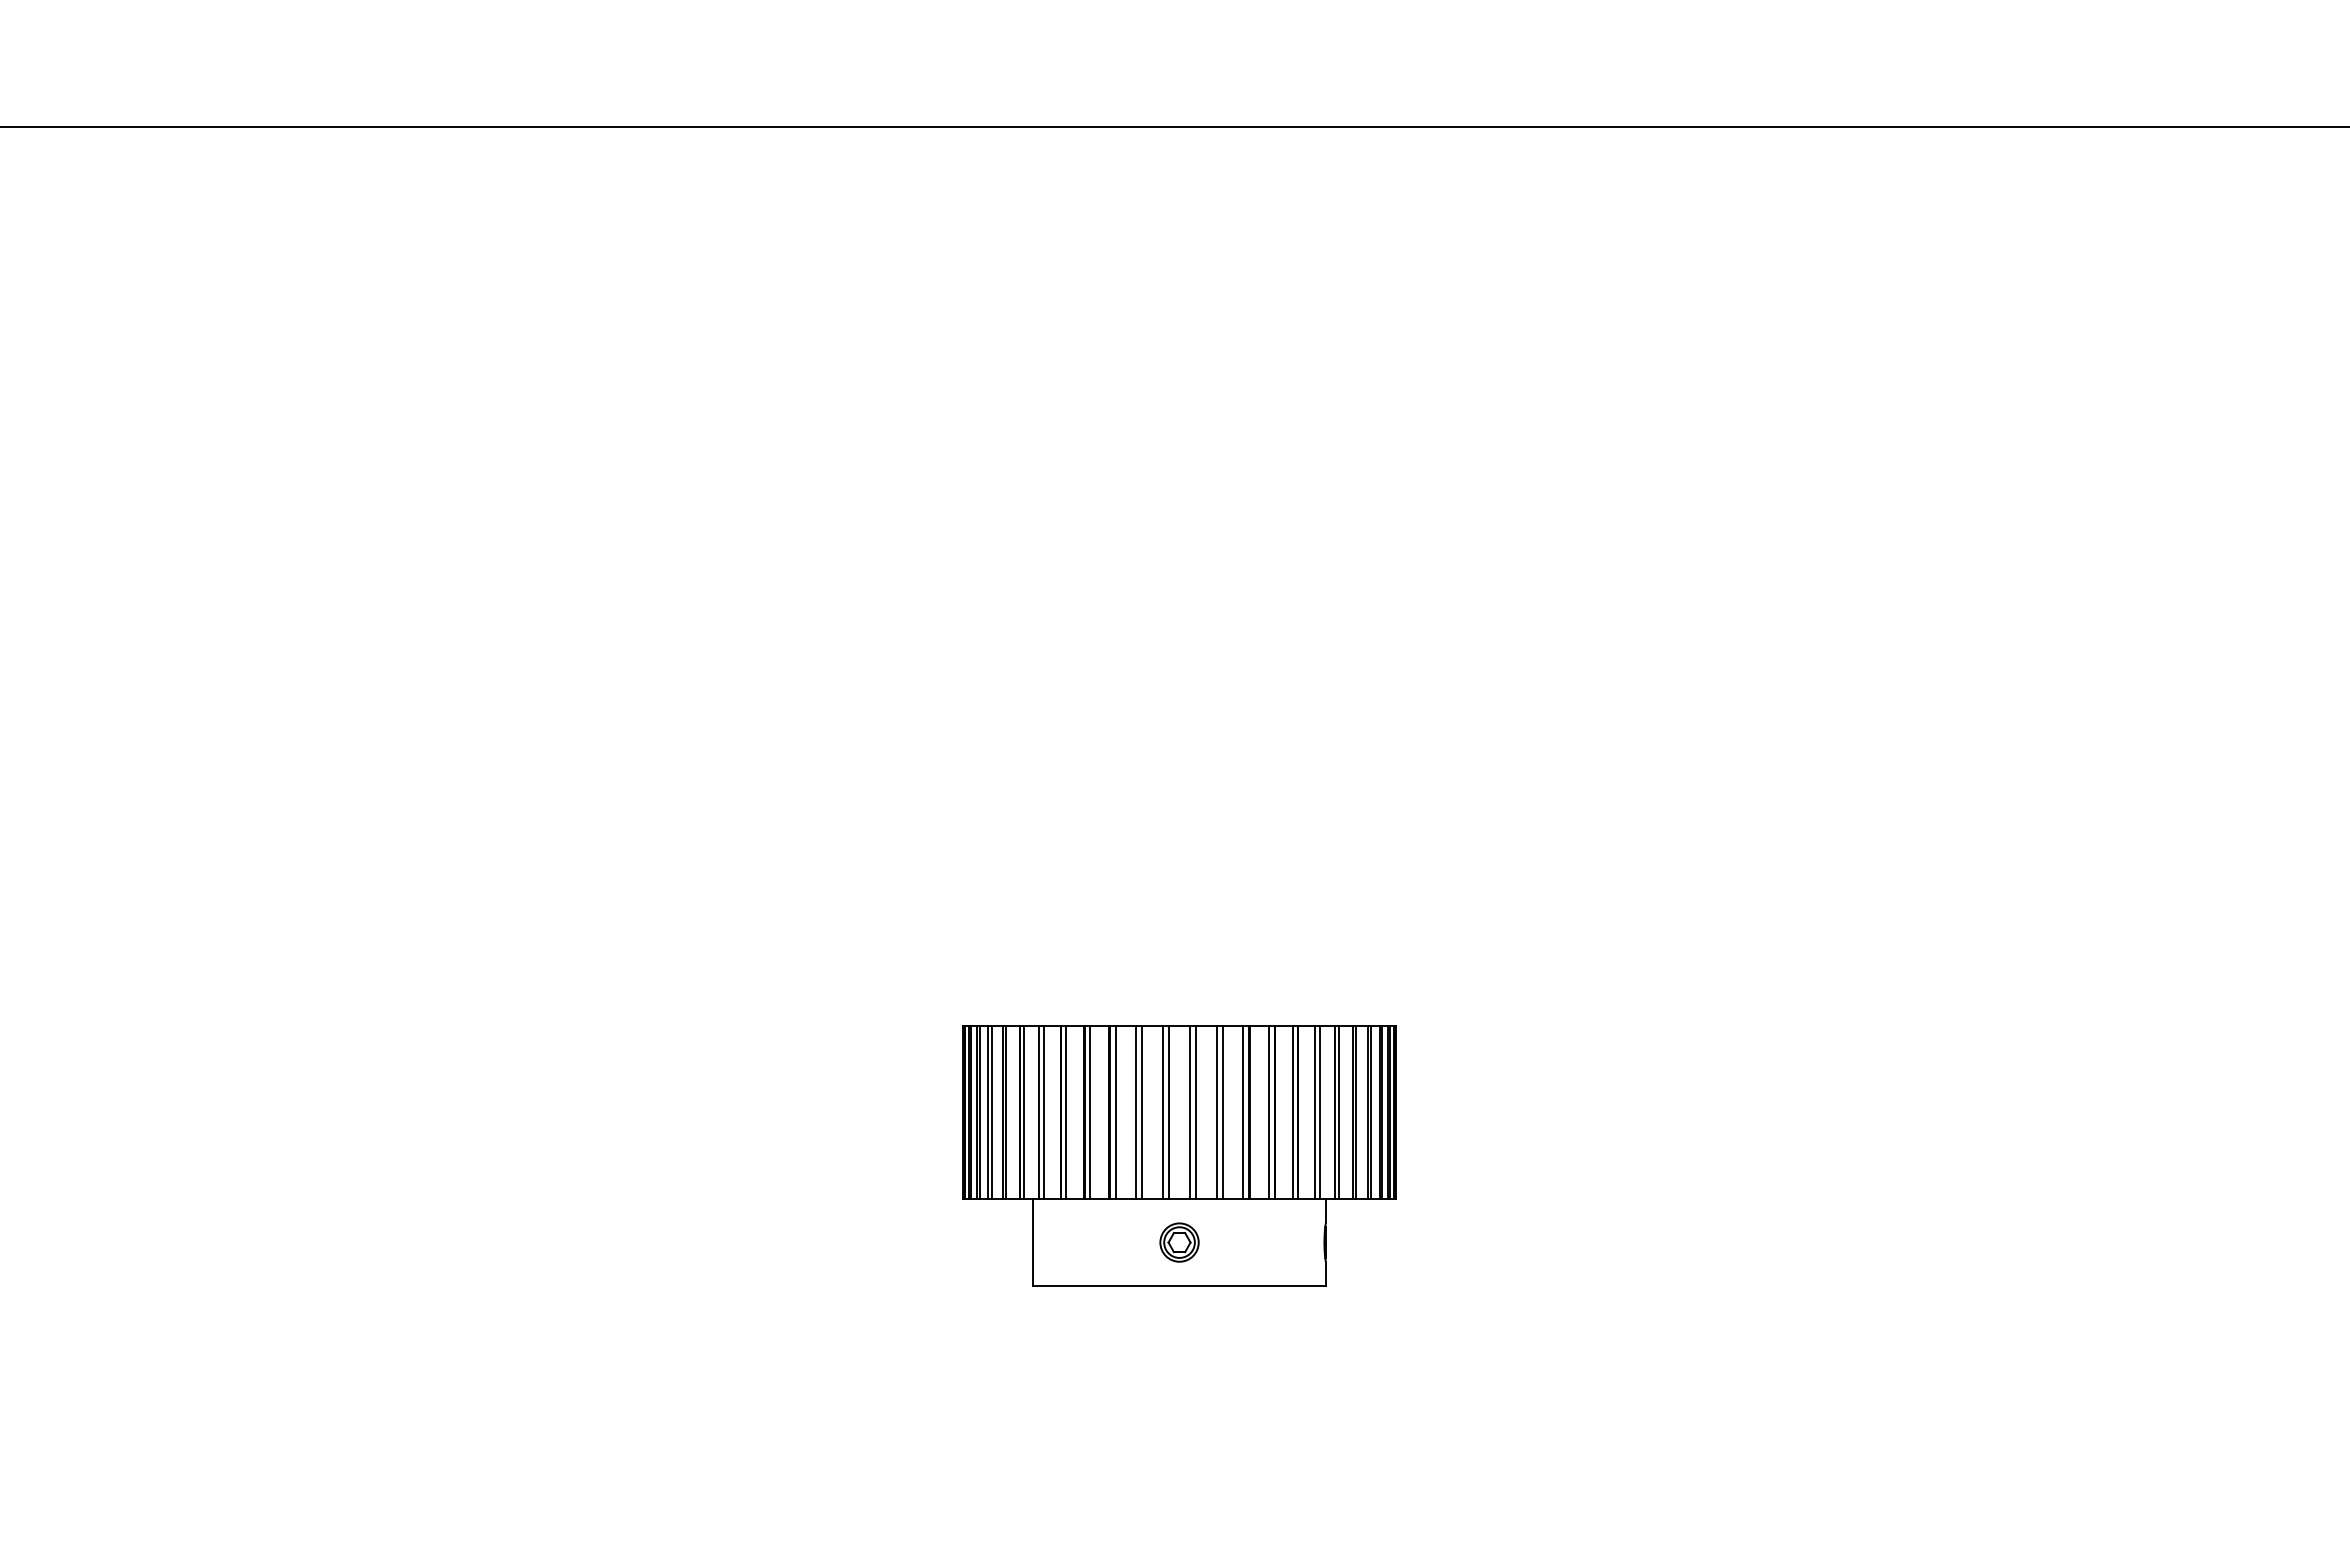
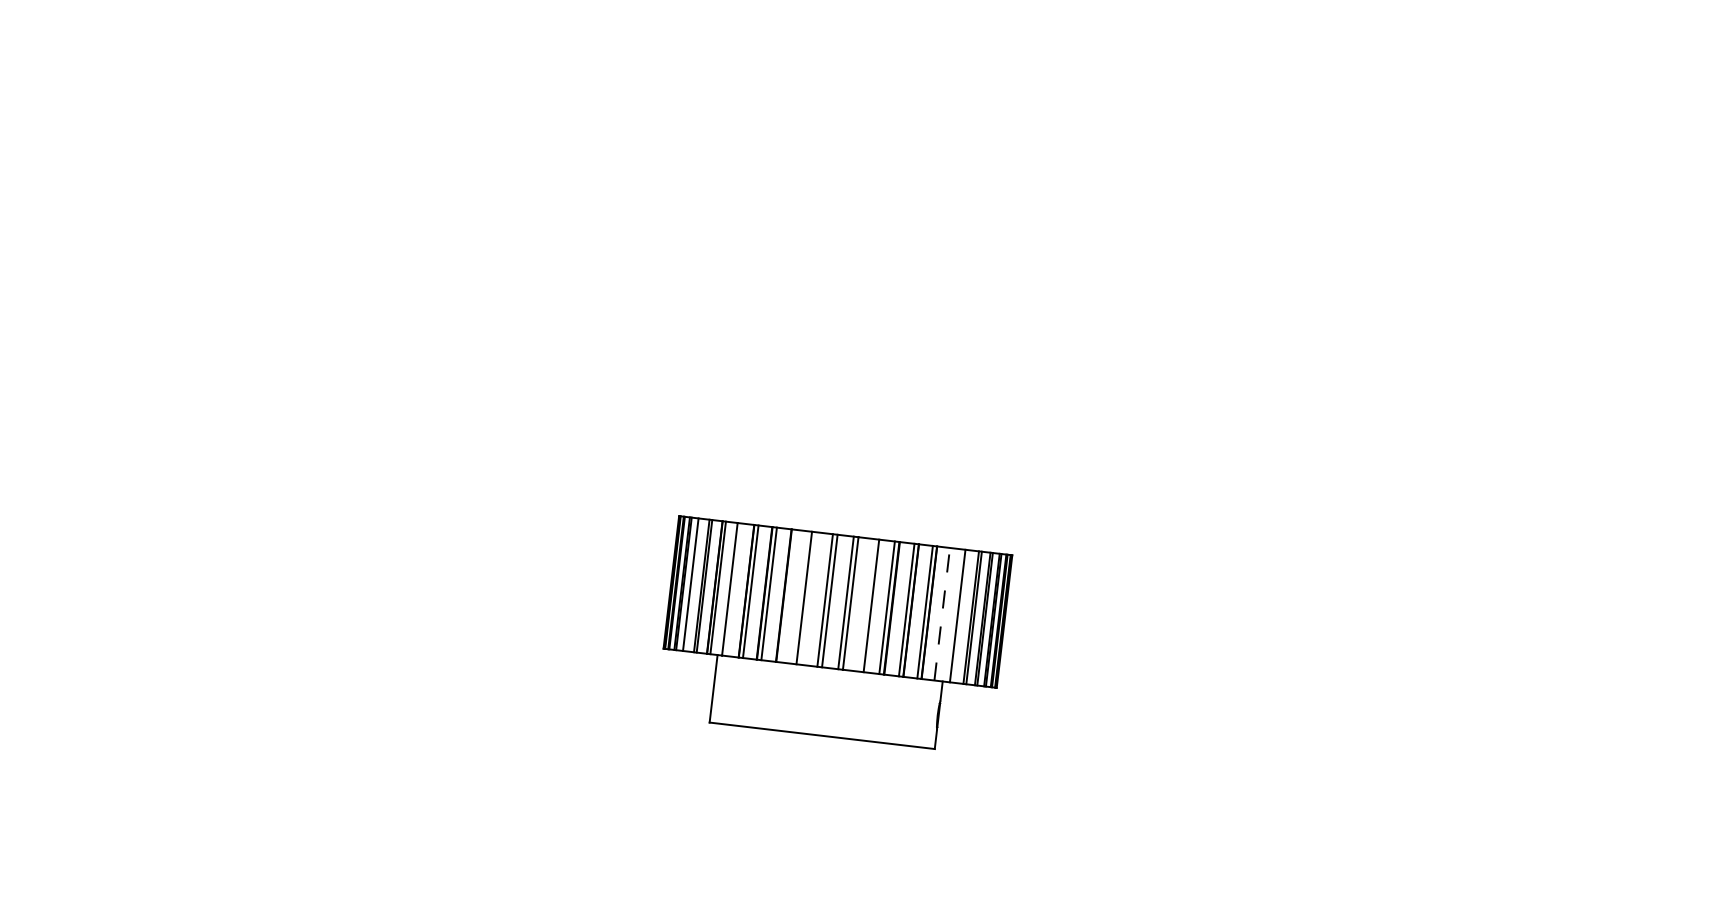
line: (991, 1112) -> (693, 584), removed
line: (1044, 1112) -> (733, 589), removed
line: (1115, 1112) -> (788, 596), removed
line: (1142, 1112) -> (809, 598), removed
line: (1216, 1112) -> (866, 605), removed
line: (1314, 1112) -> (941, 614), solid -> dashed
line: (1319, 1112) -> (945, 614), removed
line: (1339, 1112) -> (961, 616), removed
part: (1179, 1242) -> (826, 702), removed

